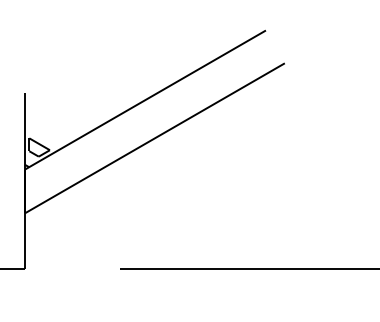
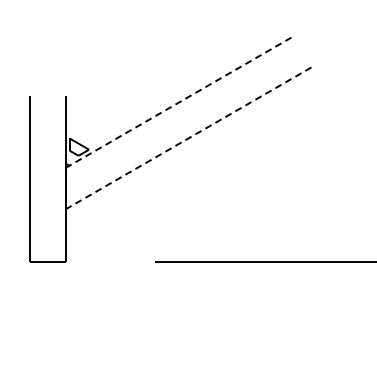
line: (145, 100) -> (179, 102), solid -> dashed
line: (154, 138) -> (188, 138), solid -> dashed

